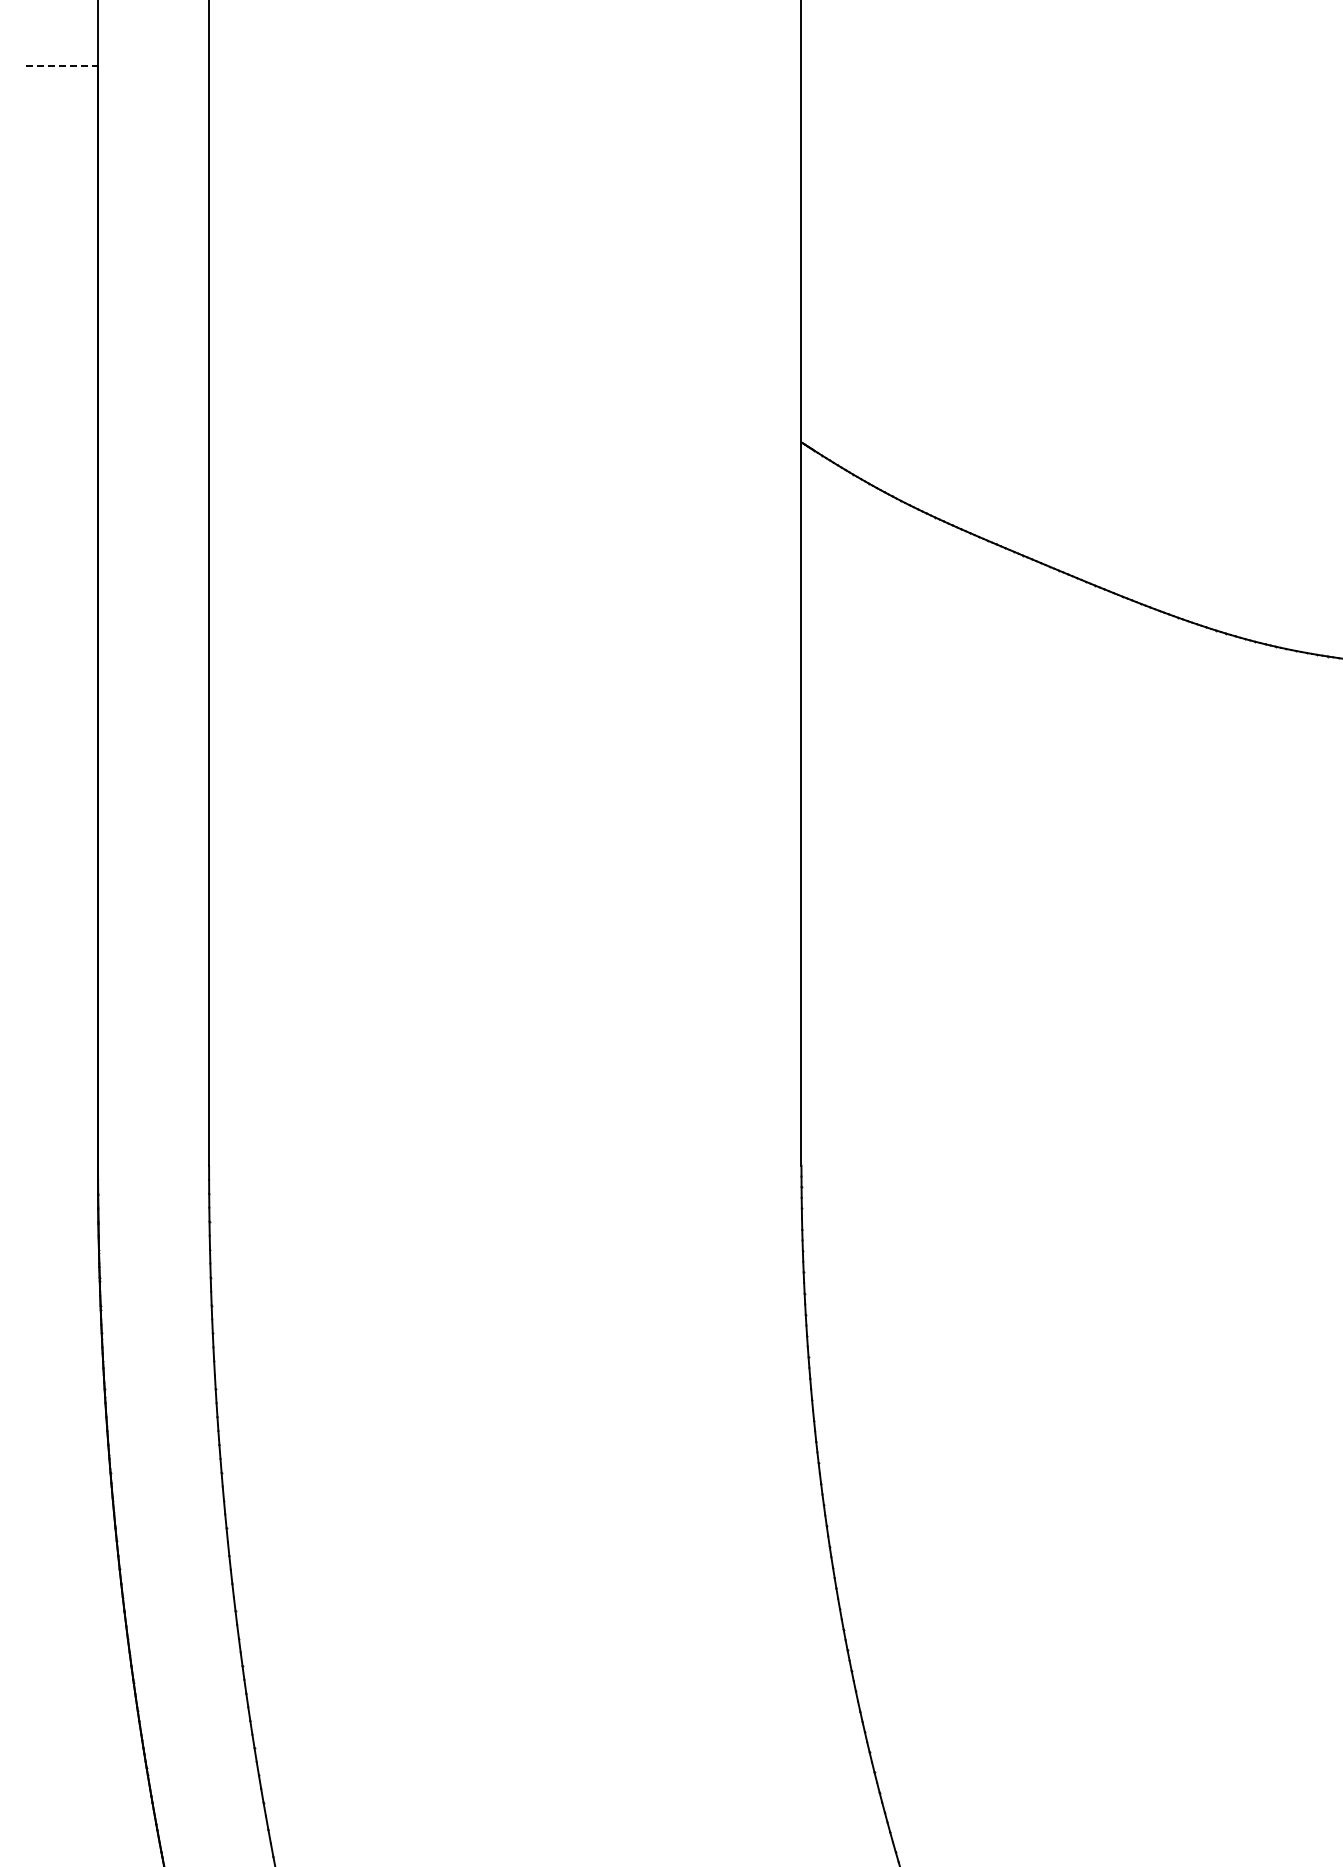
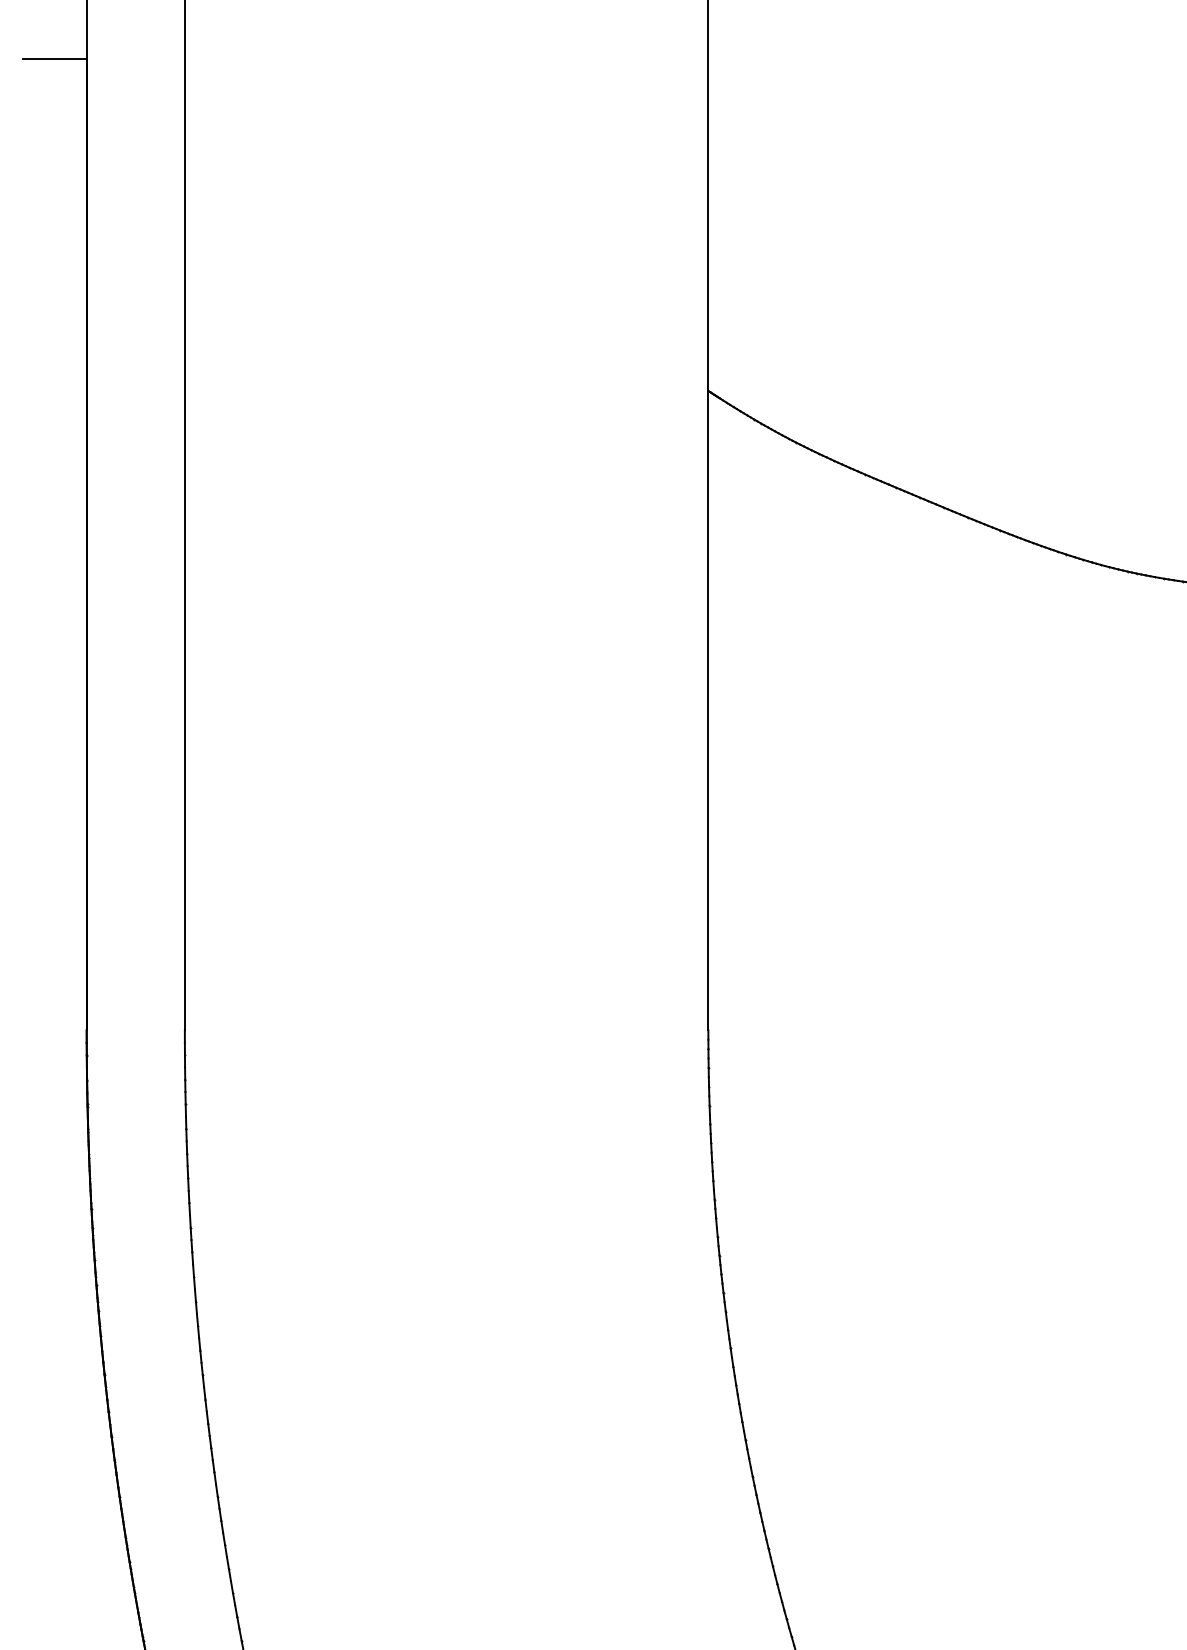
line: (62, 66) -> (55, 58), dashed -> solid

